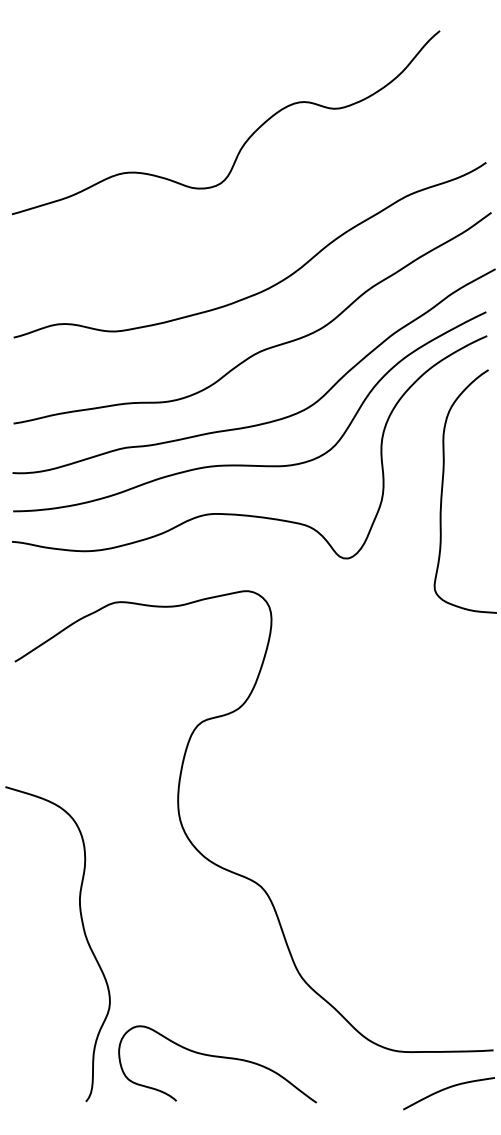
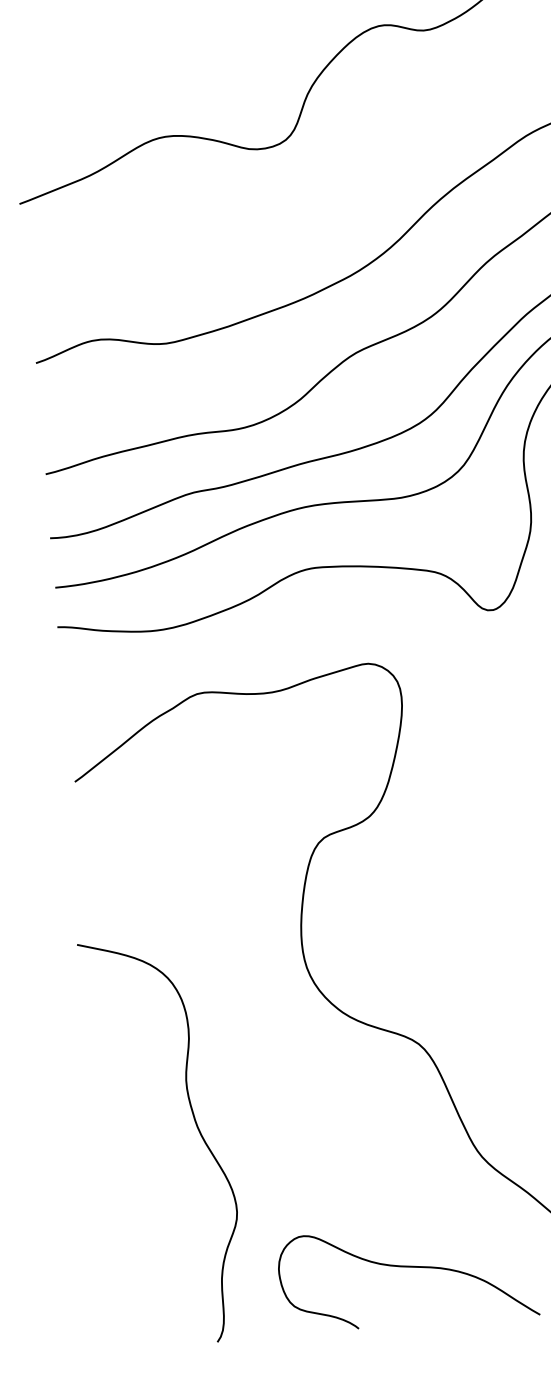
curve: (217, 1057) -> (406, 1267), moved

